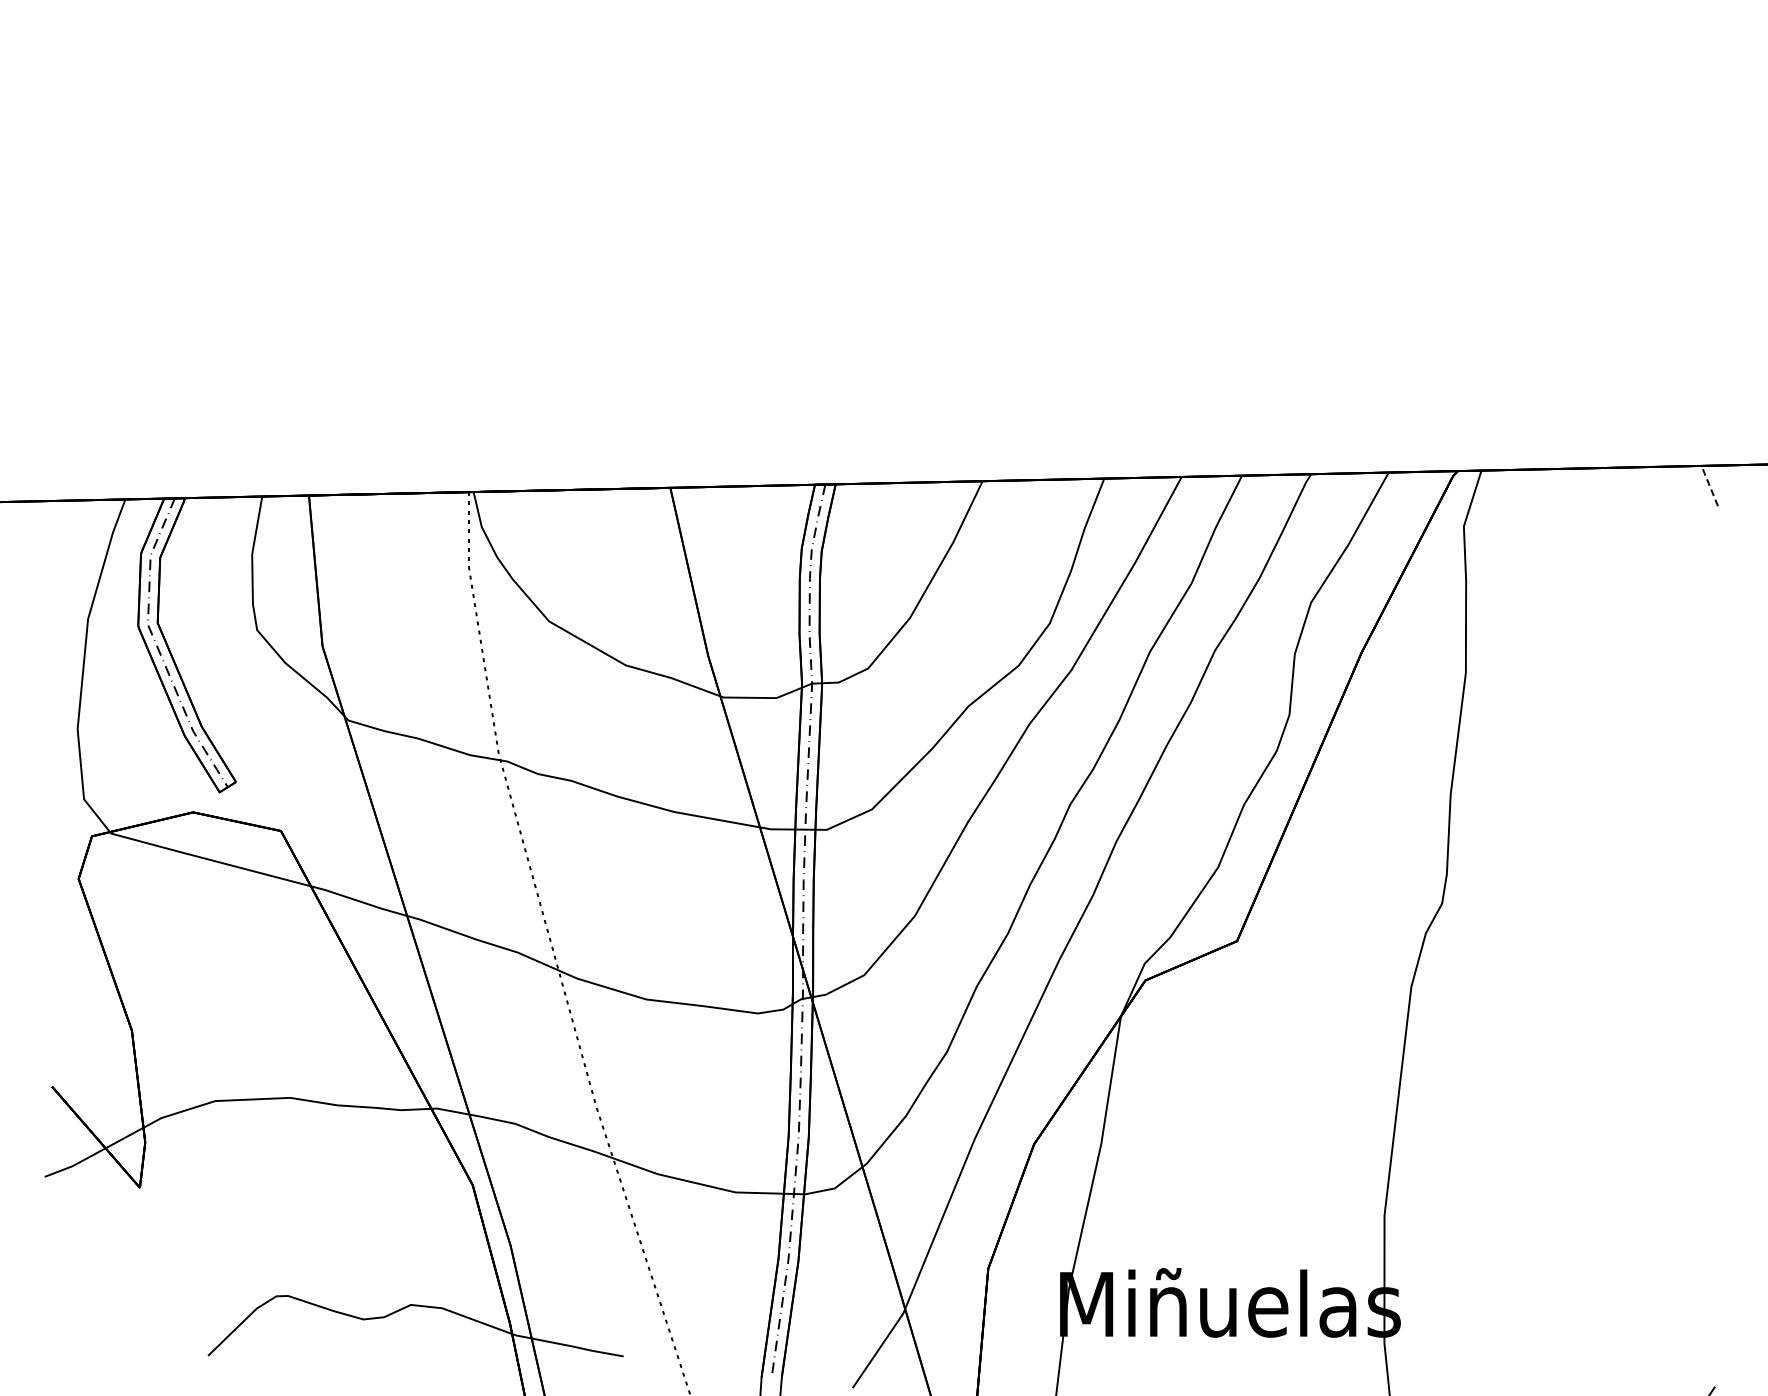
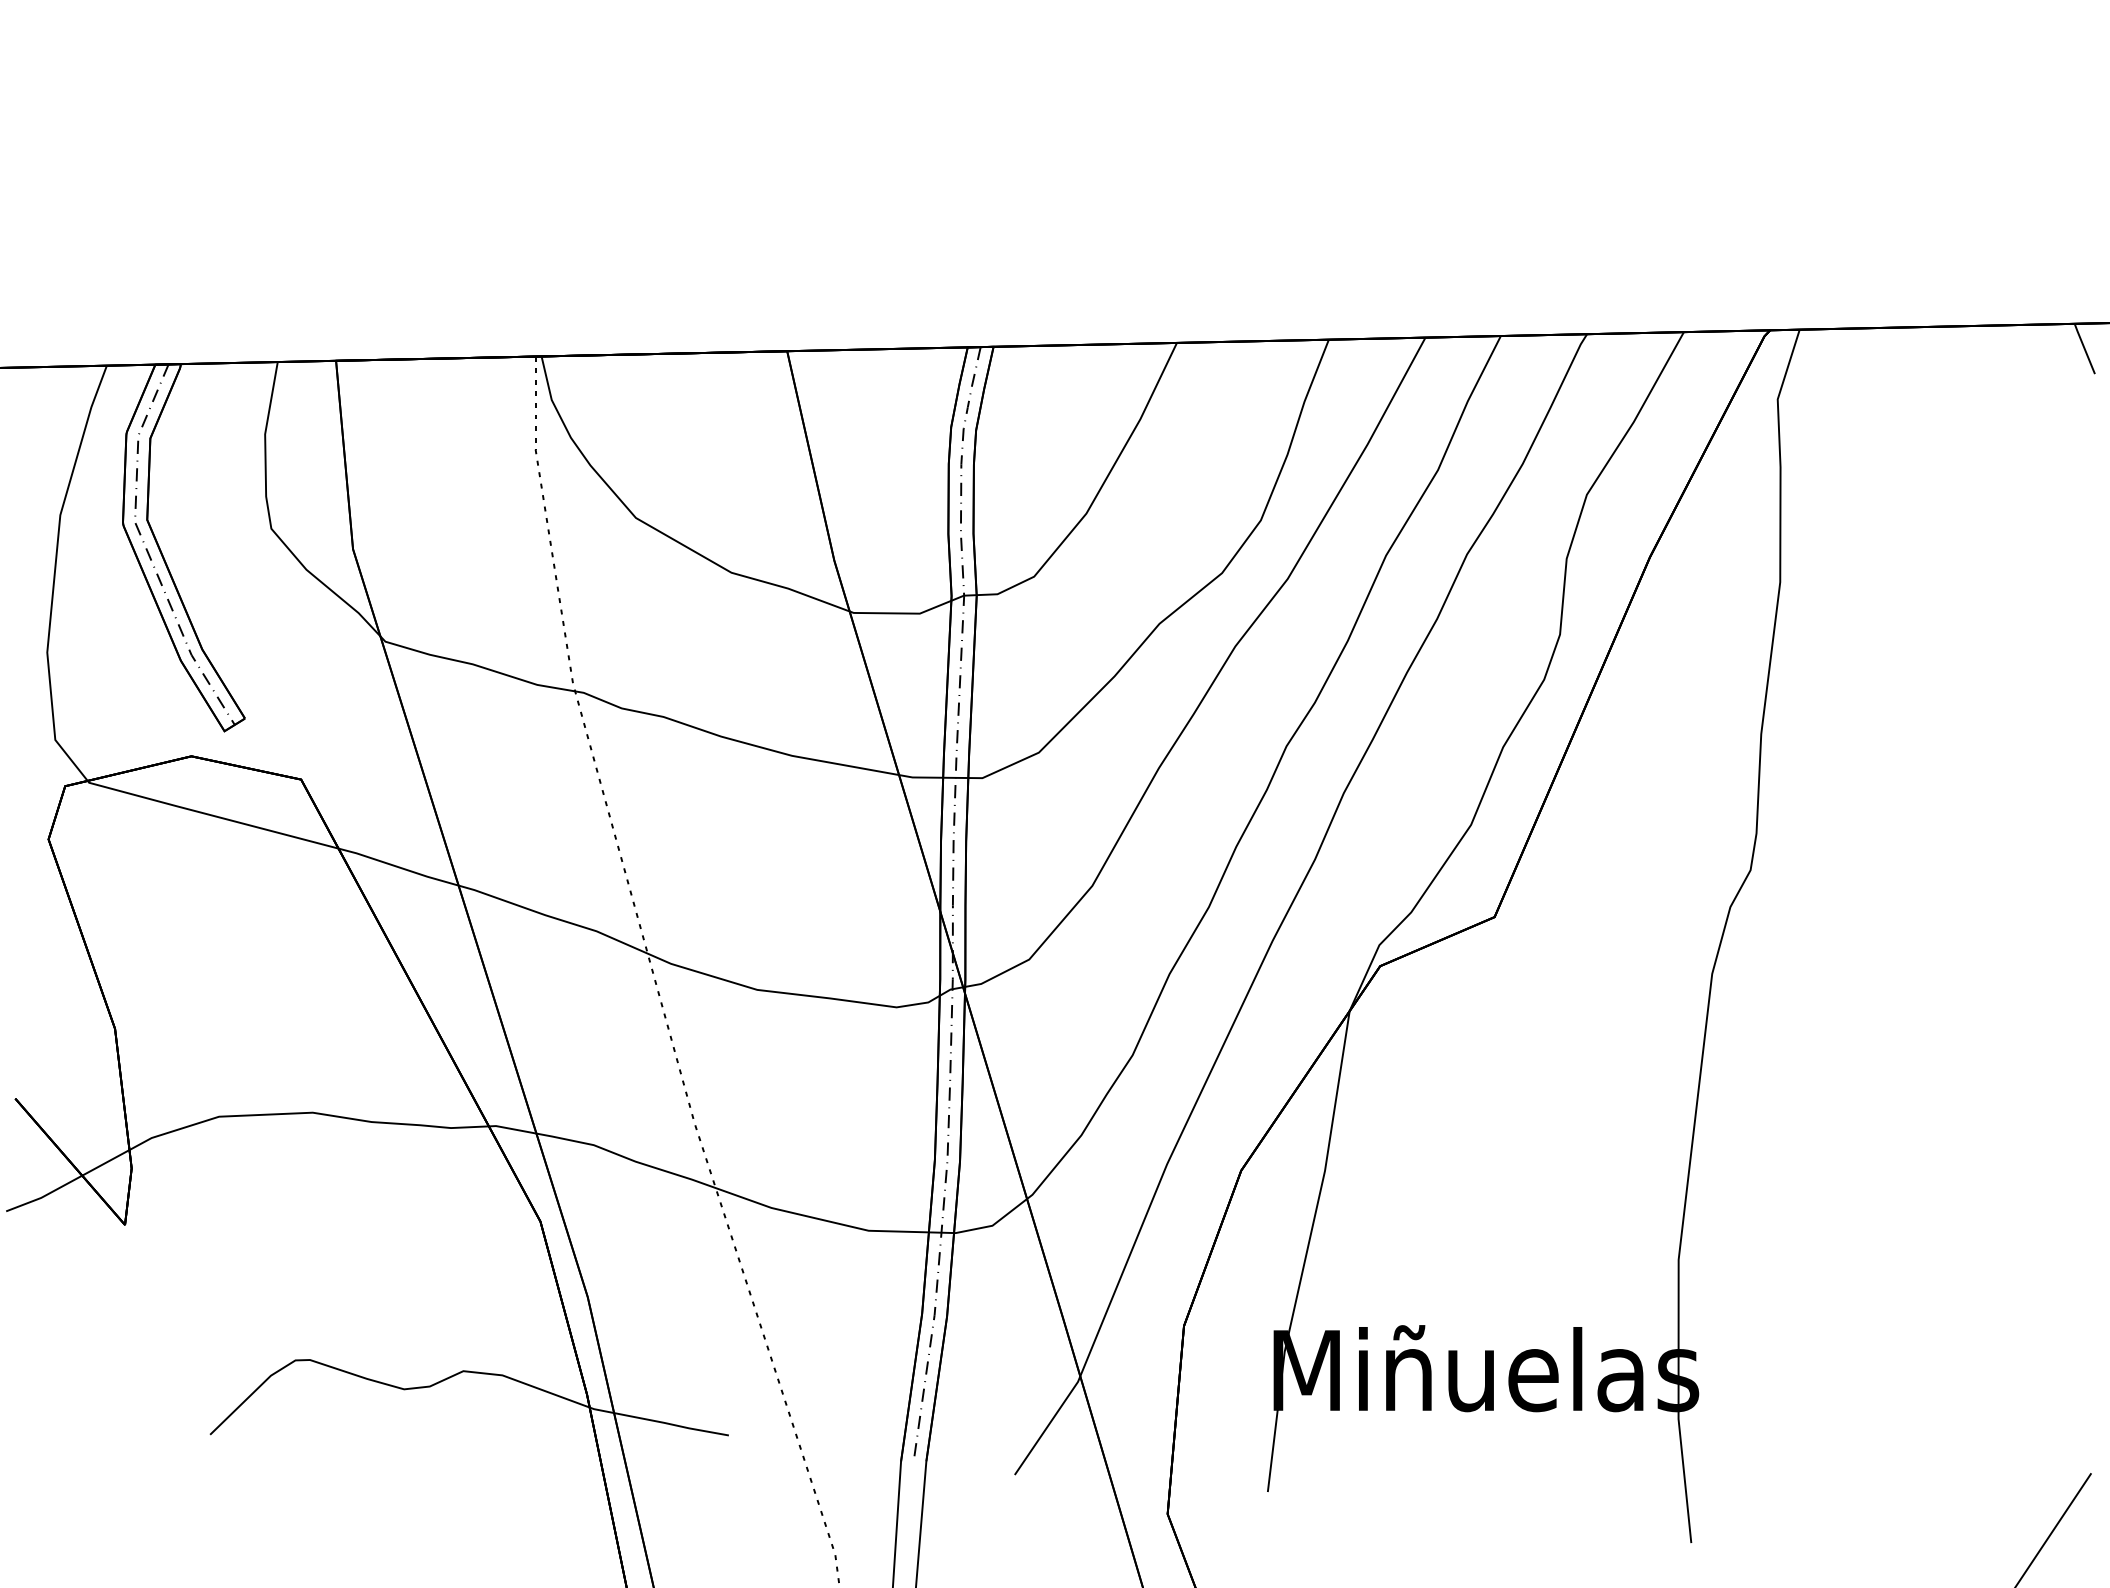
line: (1709, 485) -> (2084, 348), dashed -> solid

